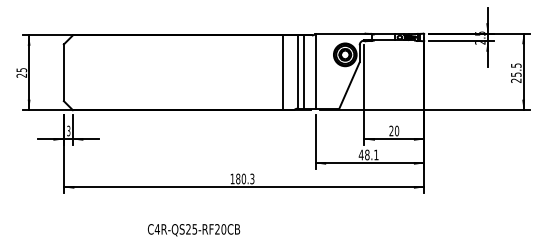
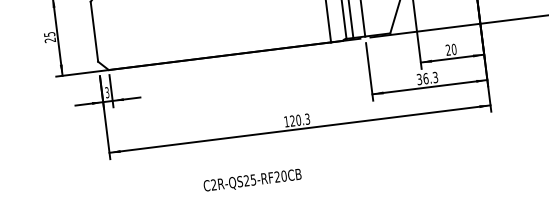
text: (368, 154) -> (427, 78), 48.1 -> 36.3
text: (238, 178) -> (292, 120), 180.3 -> 120.3
text: (156, 229) -> (212, 185), C4R-QS25-RF20CB -> C2R-QS25-RF20CB

